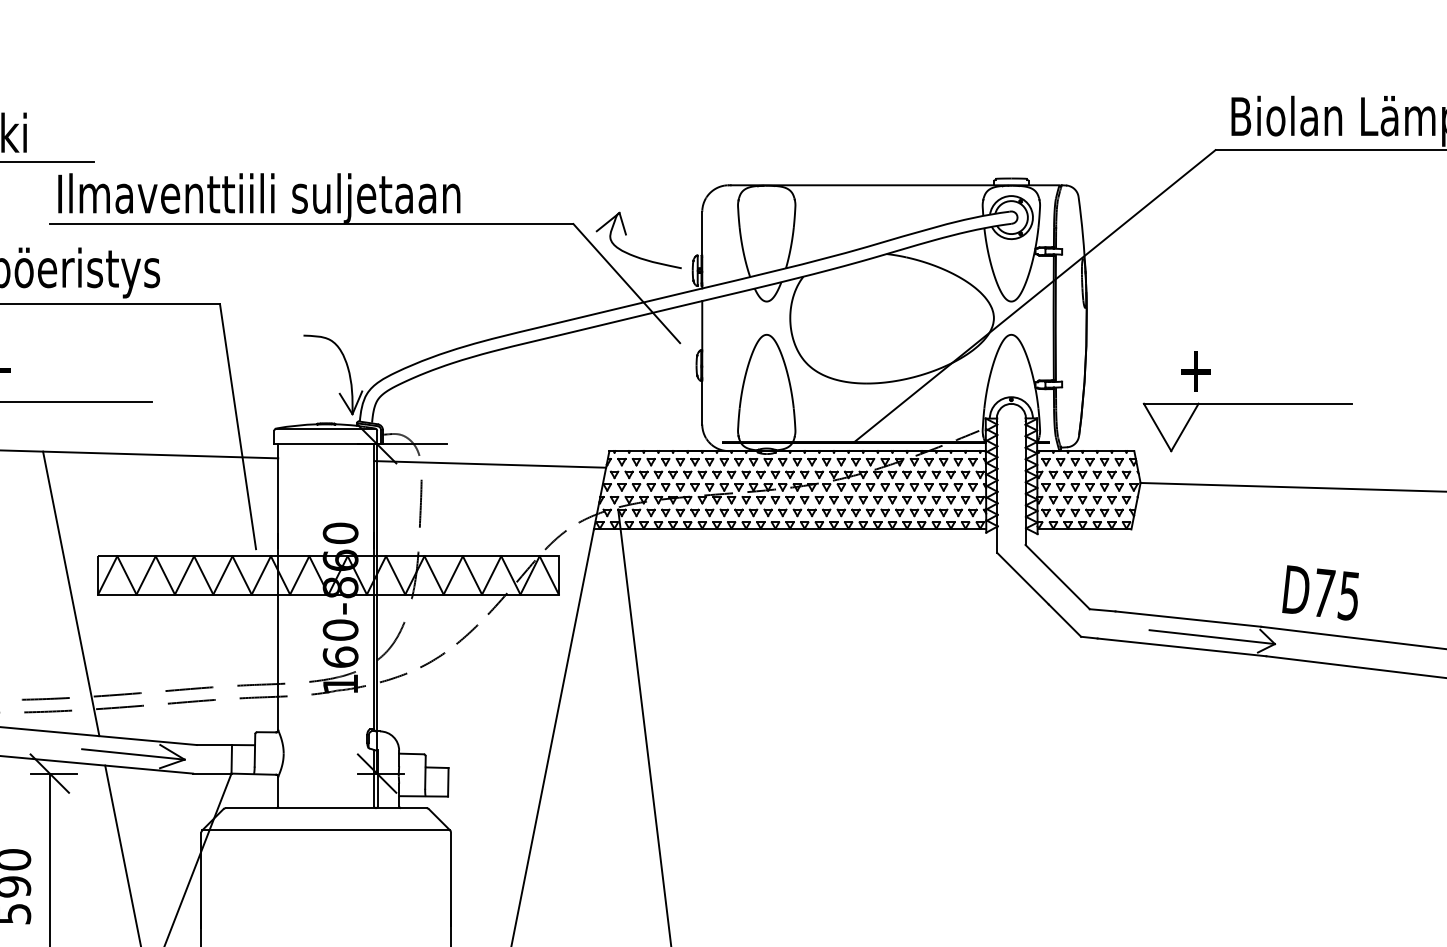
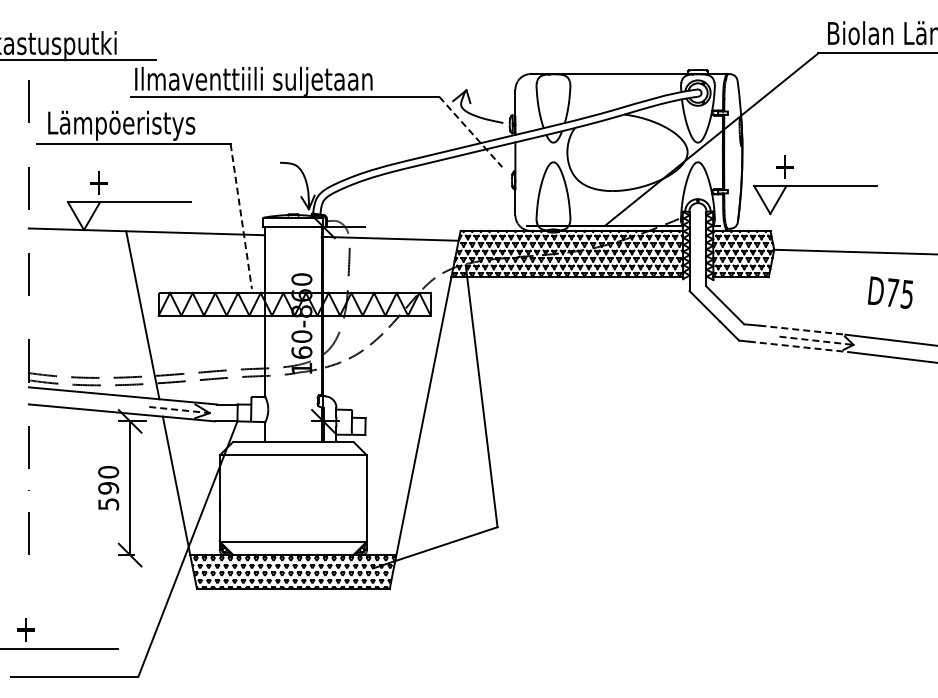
line: (627, 284) -> (471, 132), solid -> dashed
part: (1247, 402) -> (815, 185), moved
line: (238, 428) -> (241, 217), solid -> dashed
text: (1320, 592) -> (890, 292), moved
line: (1188, 619) -> (802, 330), solid -> dashed
line: (1213, 636) -> (817, 340), solid -> dashed
line: (1183, 646) -> (799, 346), solid -> dashed
line: (135, 755) -> (180, 410), solid -> dashed

